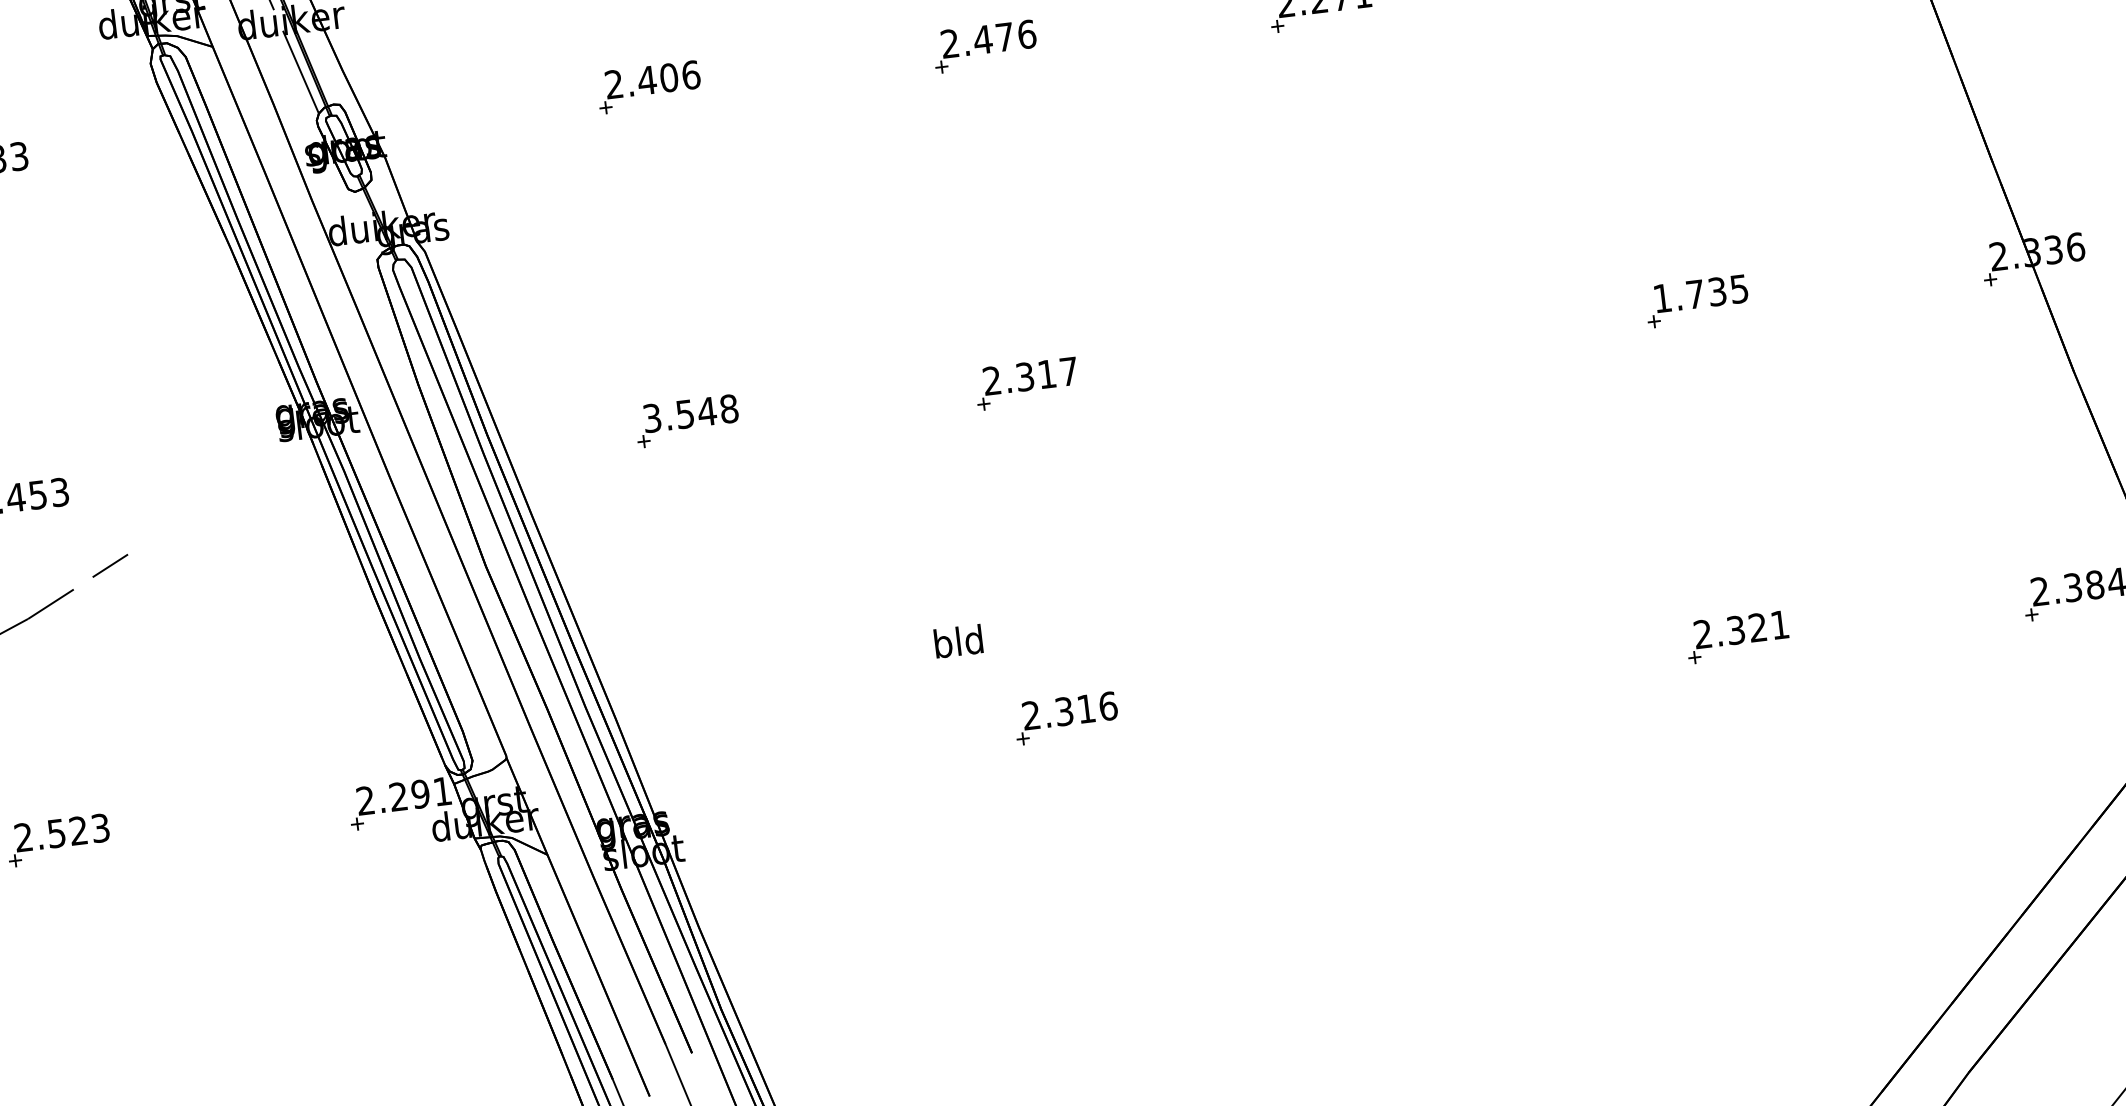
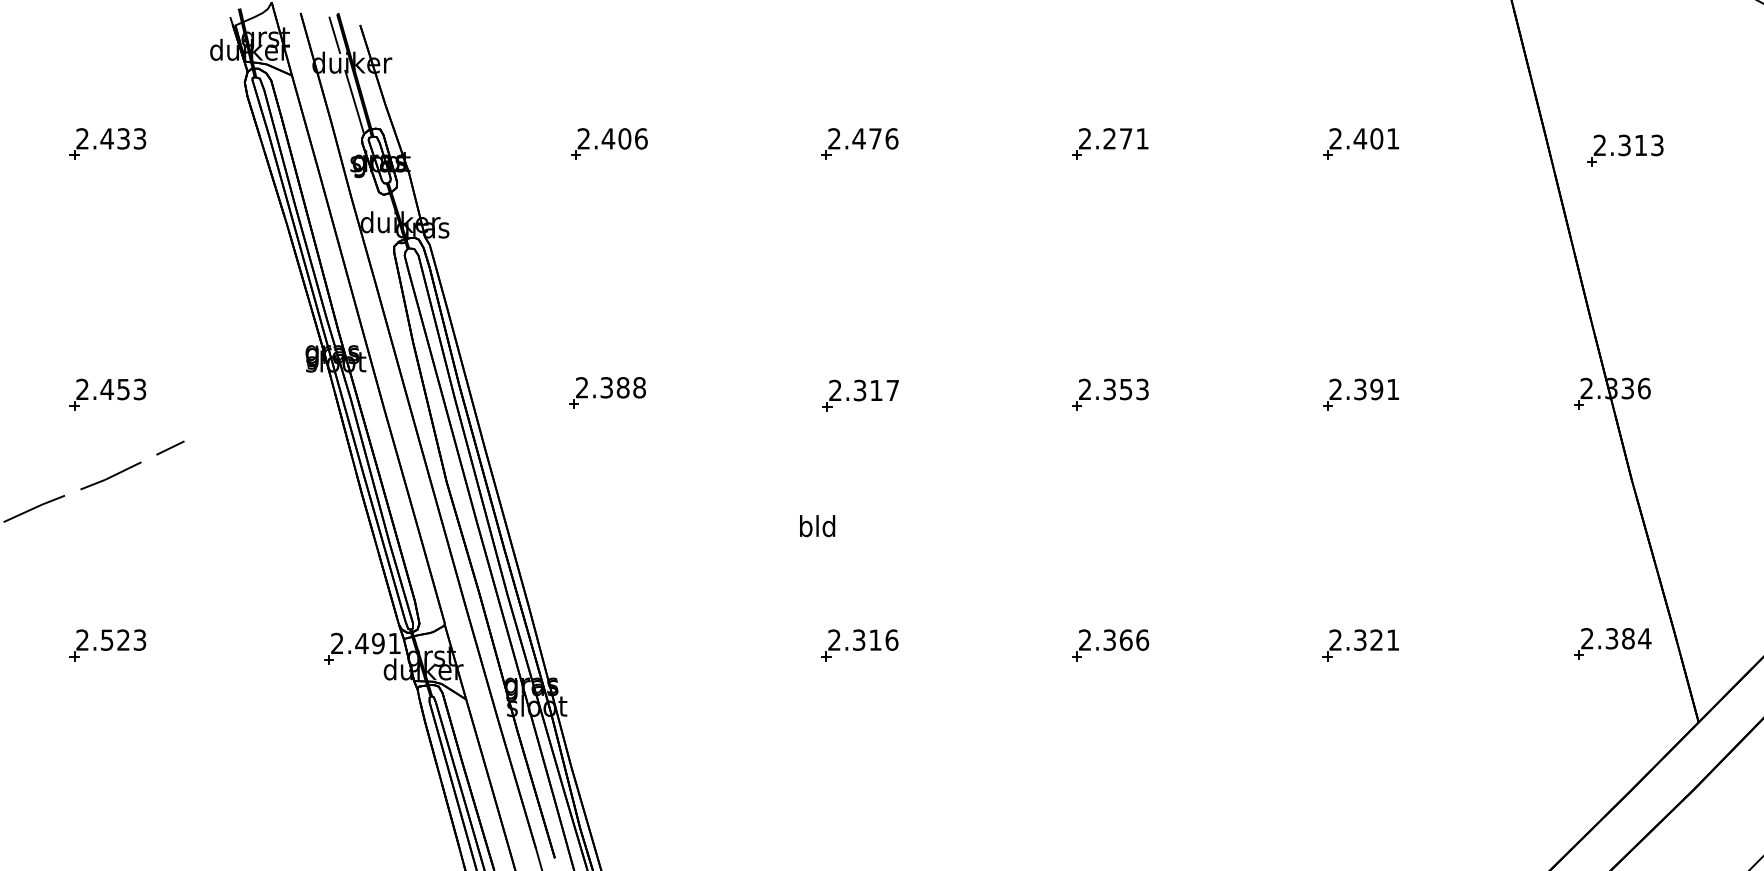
text: (1700, 293) -> (1364, 389), 1.735 -> 2.391
part: (1361, 341) -> (1110, 394), added
text: (679, 414) -> (602, 387), 3.548 -> 2.388
text: (958, 641) -> (817, 526), moved
part: (1402, 677) -> (1110, 645), added
text: (397, 795) -> (361, 642), 2.291 -> 2.491

